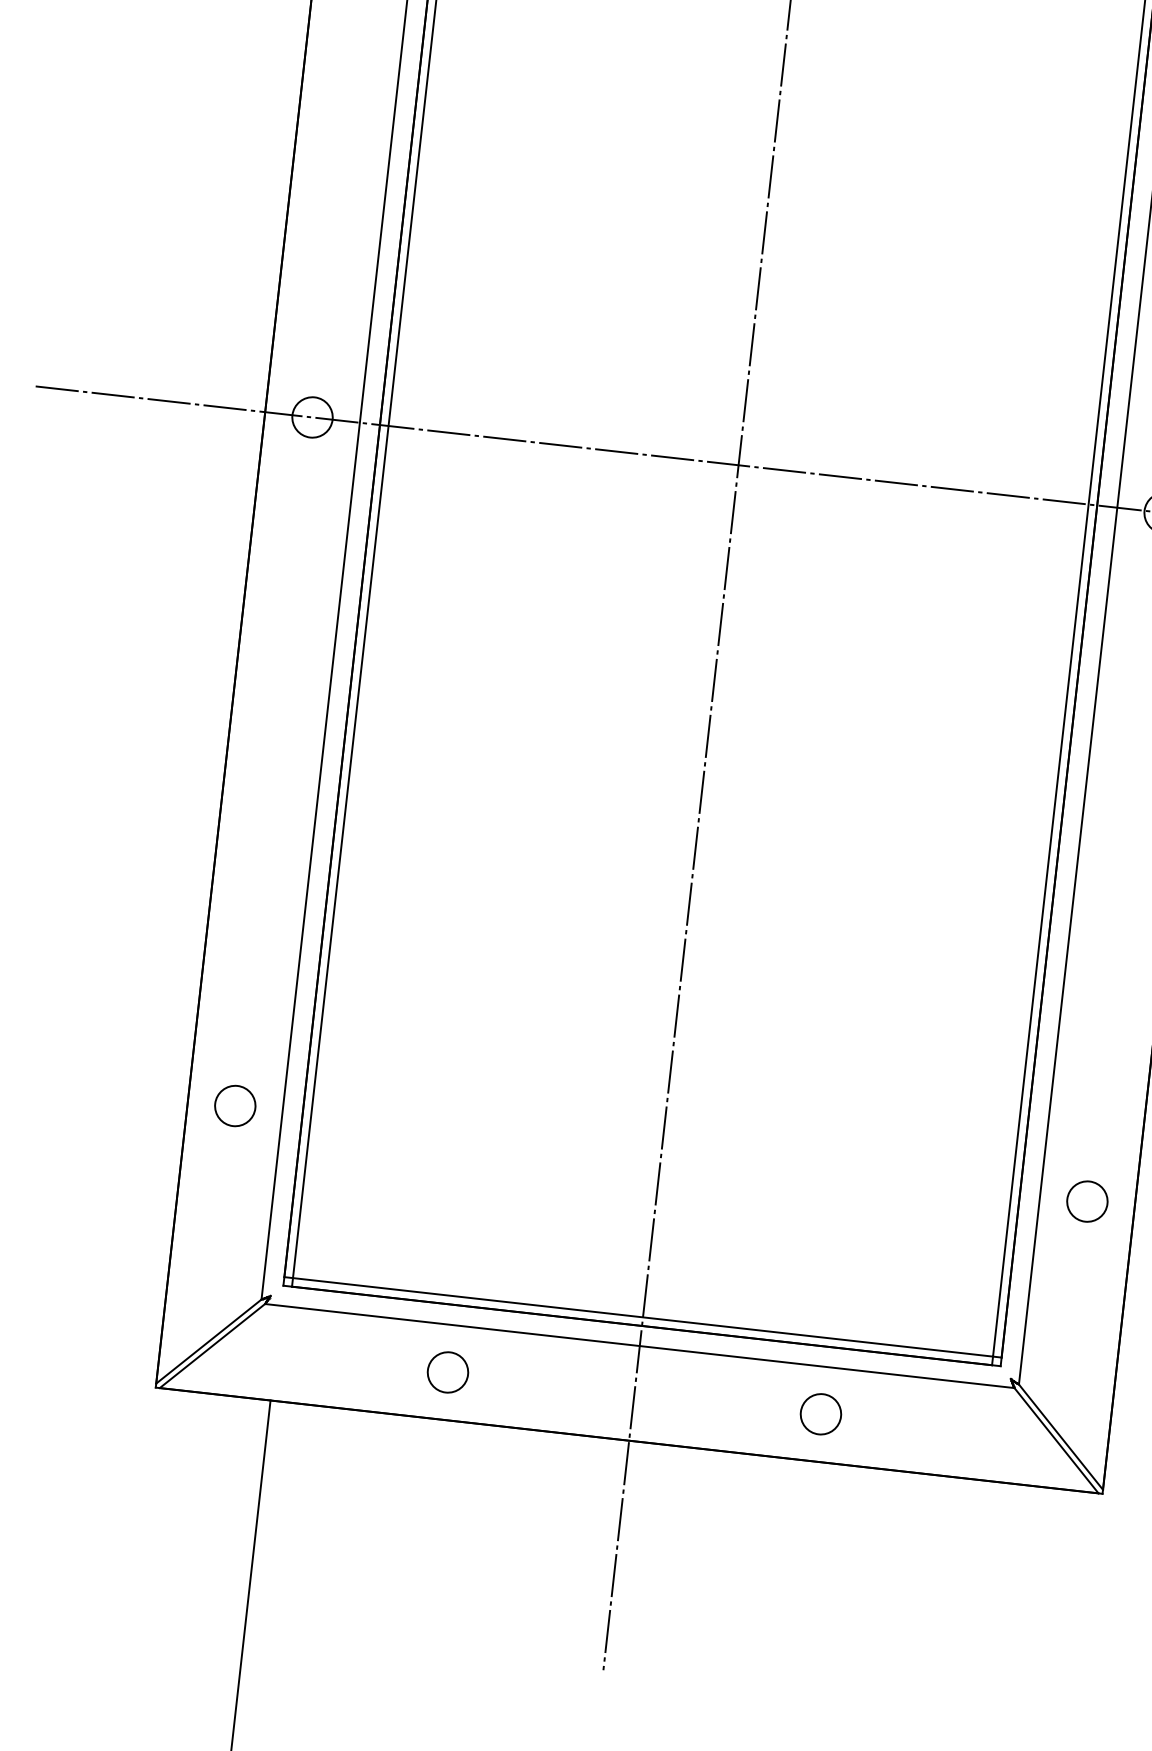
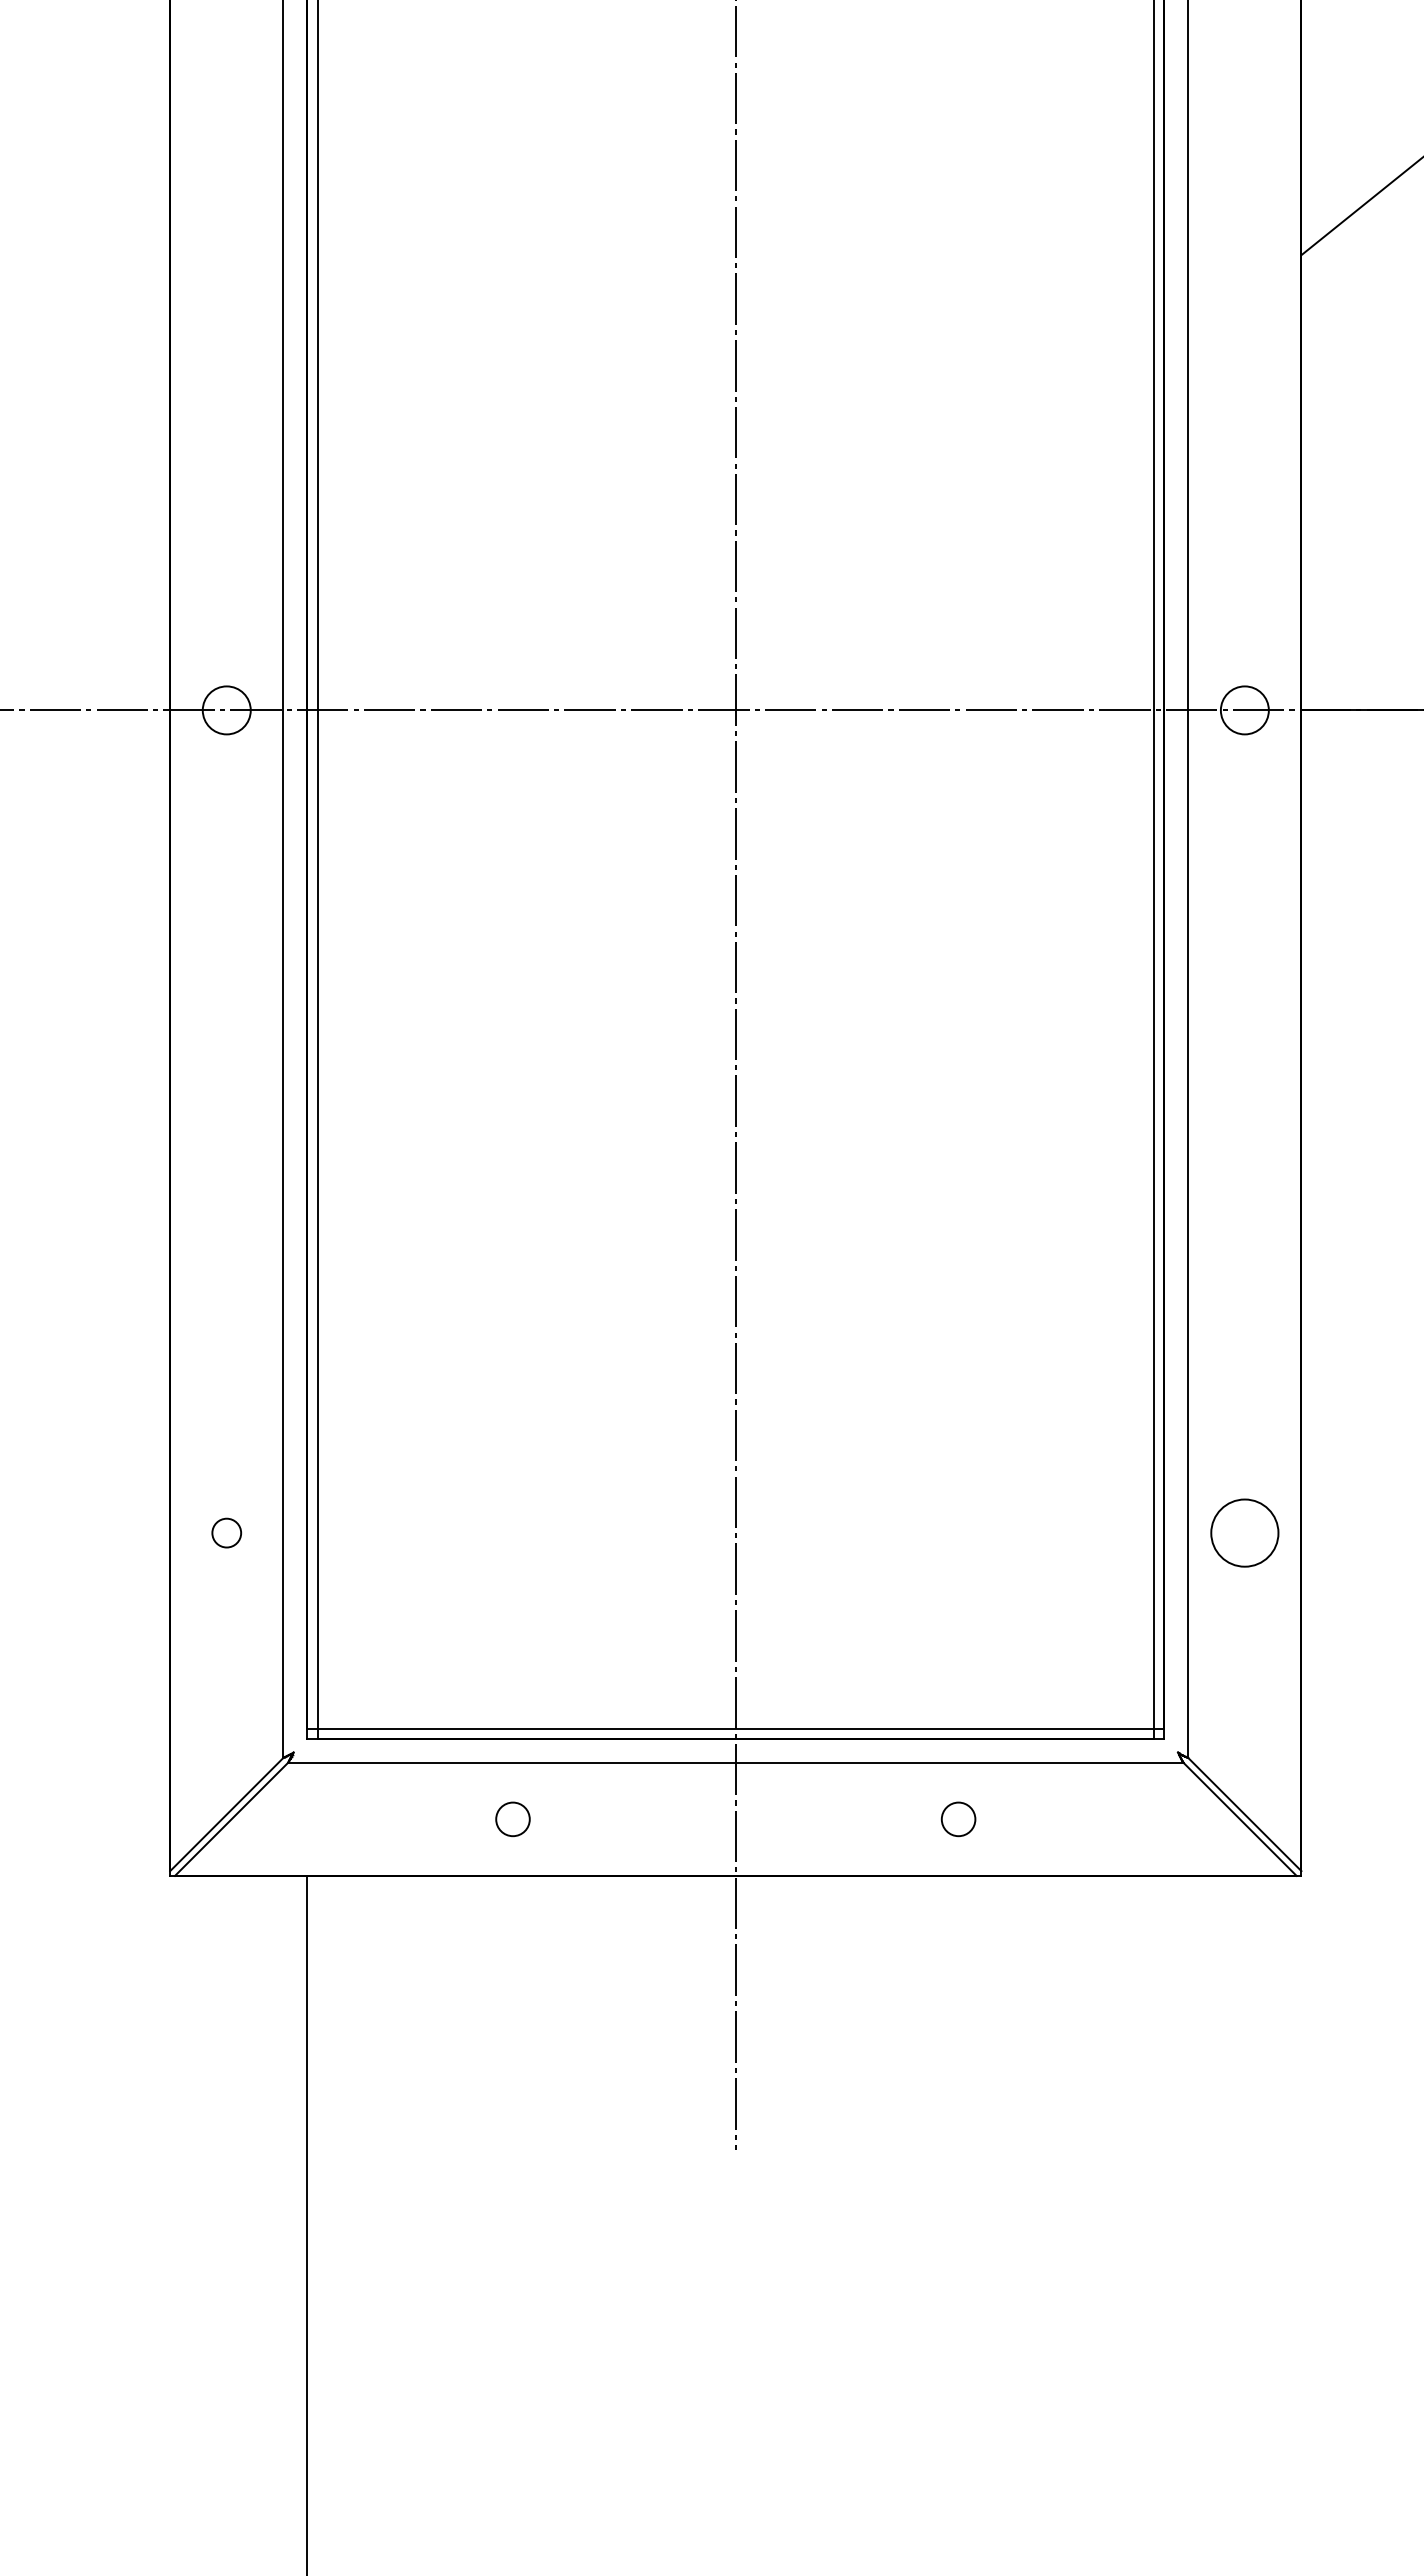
circle: (235, 1106) -> (226, 1533), size x0.6
circle: (1087, 1201) -> (1244, 1533), size x1.4
circle: (447, 1372) -> (512, 1819), size x0.7
circle: (820, 1414) -> (958, 1819), size x0.7

